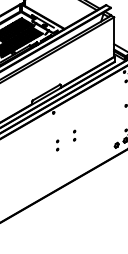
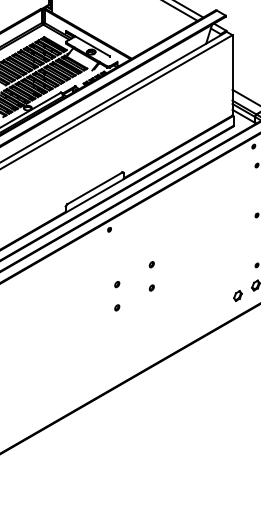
part: (74, 135) -> (151, 275), size x1.4
part: (57, 145) -> (117, 296), size x1.4

